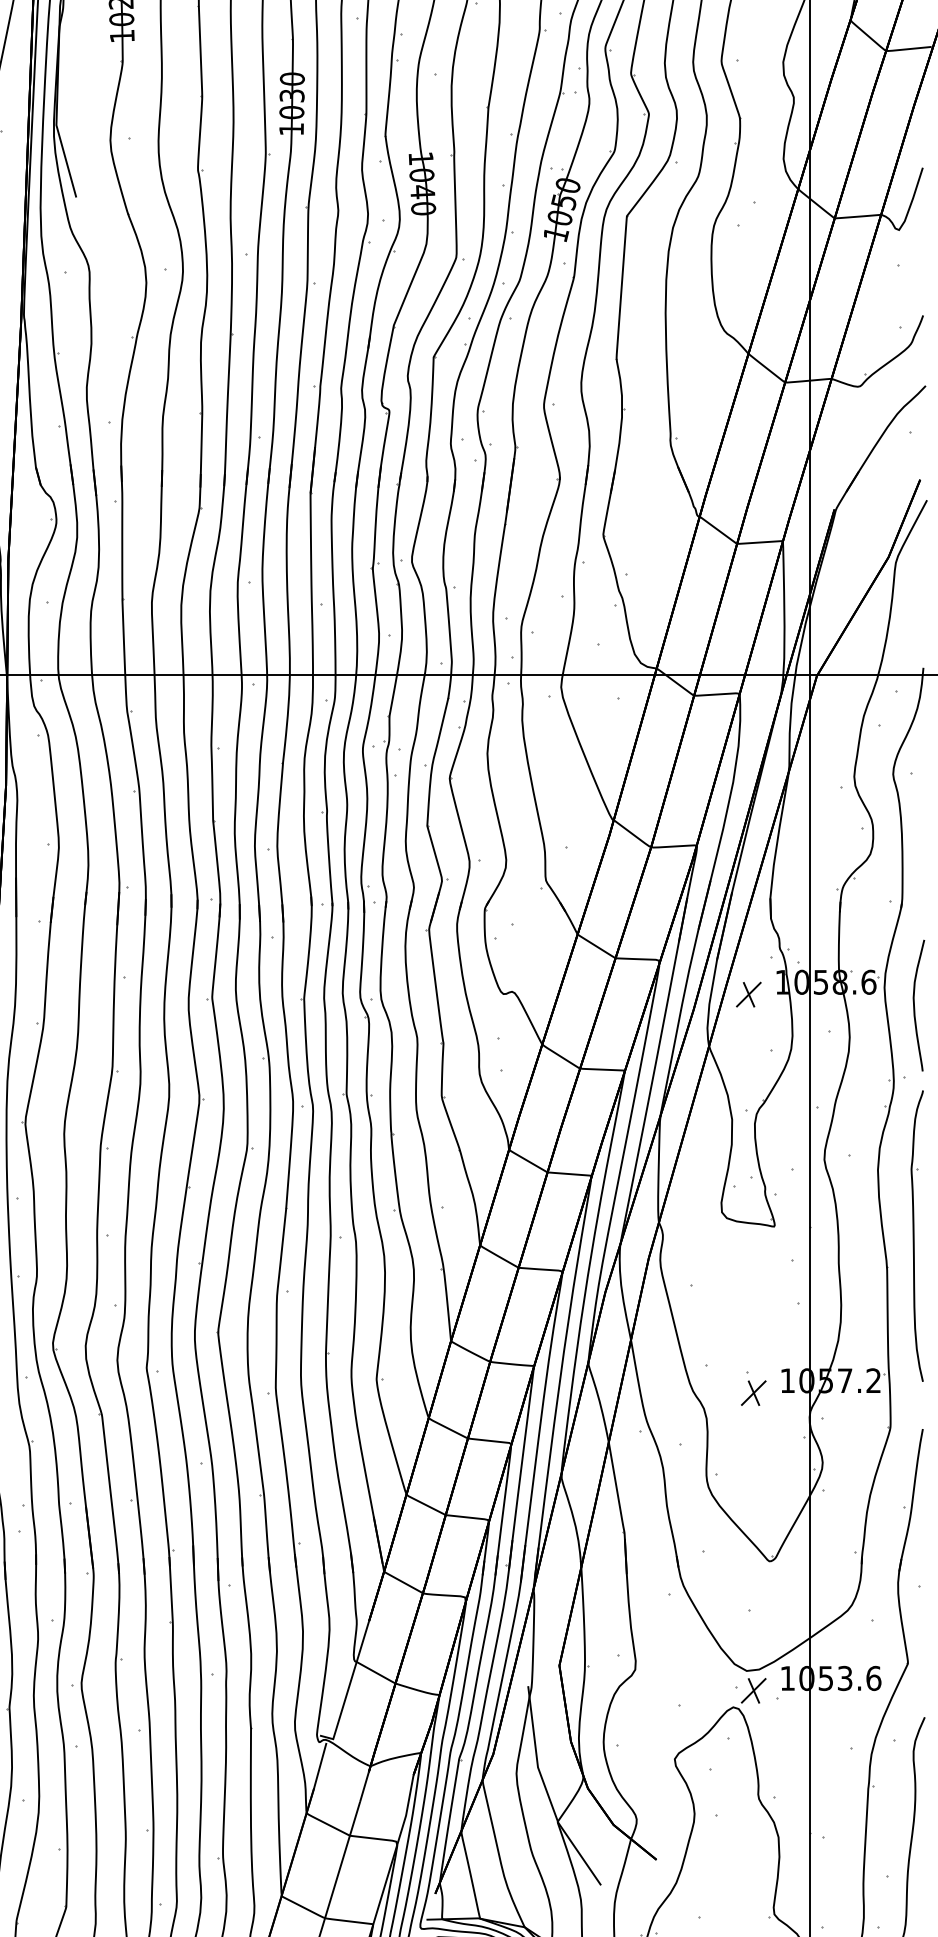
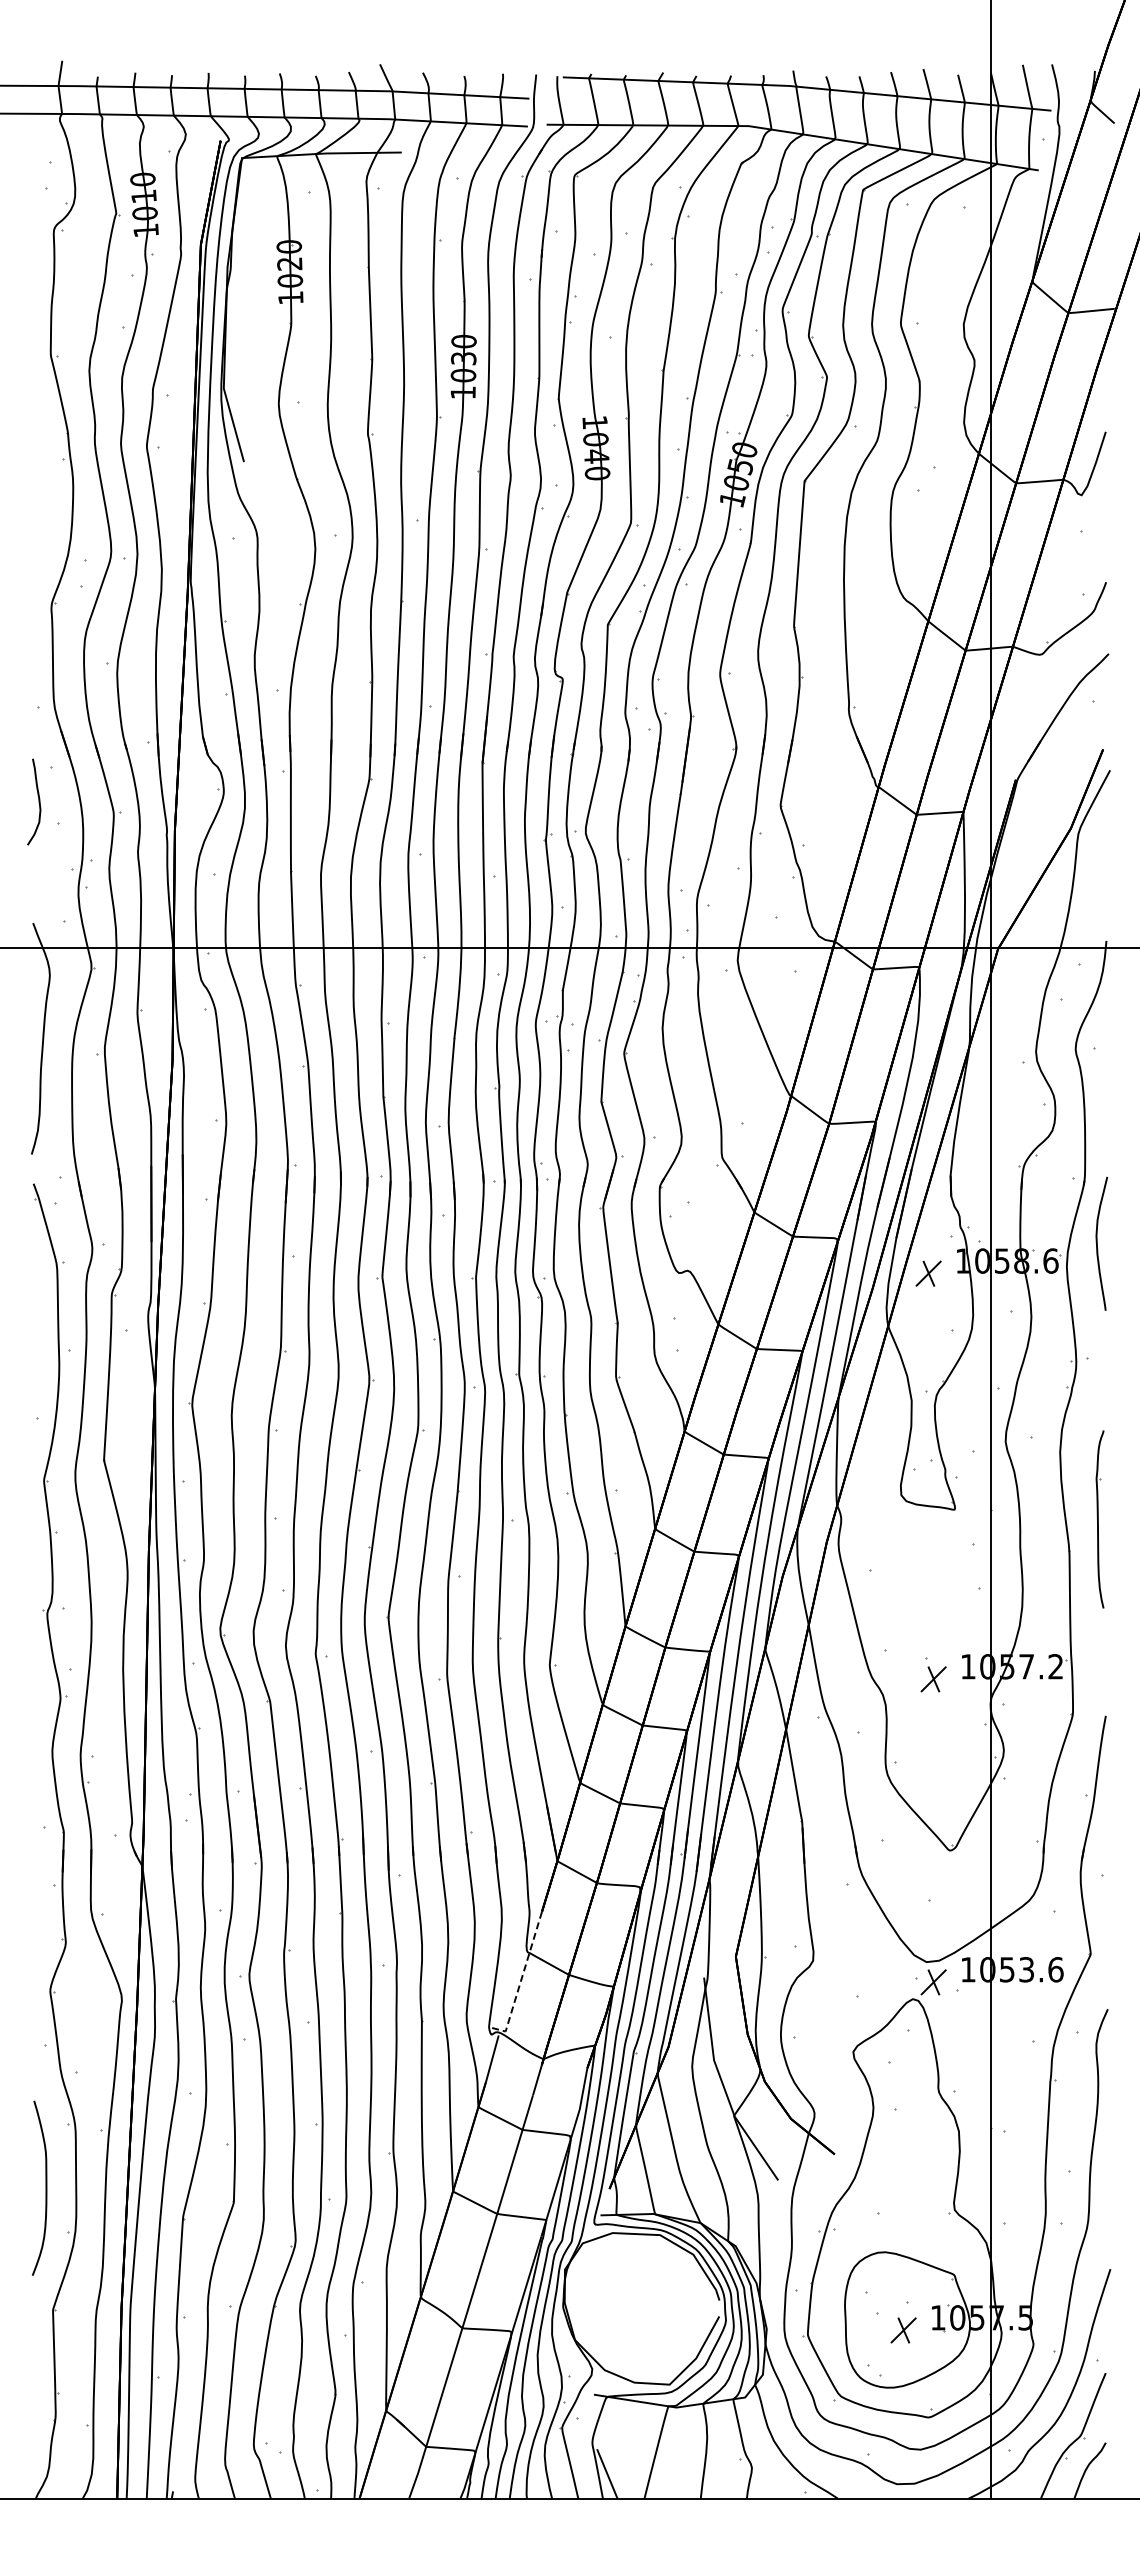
curve: (914, 1005) -> (1097, 1243), moved
part: (916, 1236) -> (1099, 1519), size x0.6
line: (348, 1687) -> (521, 1978), solid -> dashed

